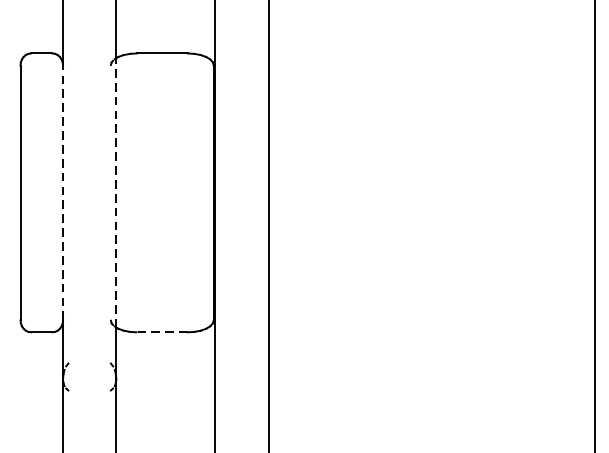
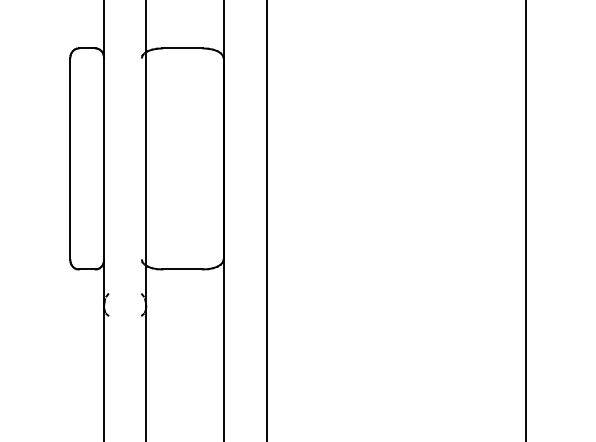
line: (63, 192) -> (104, 158), dashed -> solid
line: (116, 192) -> (146, 158), dashed -> solid
line: (162, 332) -> (182, 269), dashed -> solid

